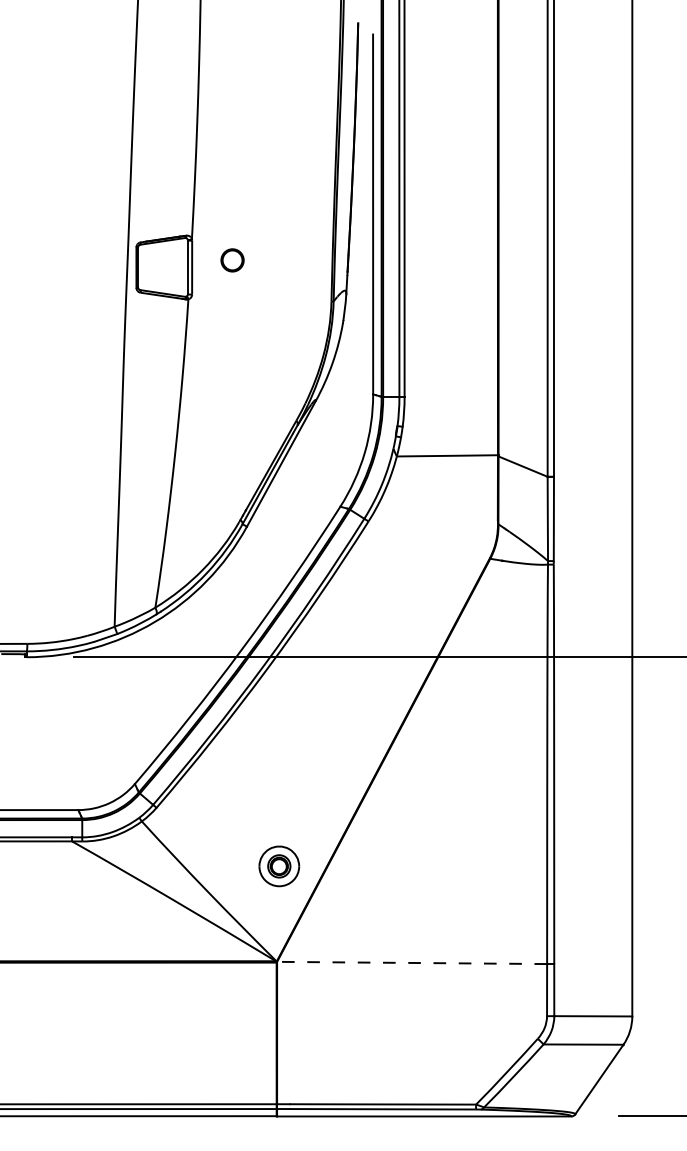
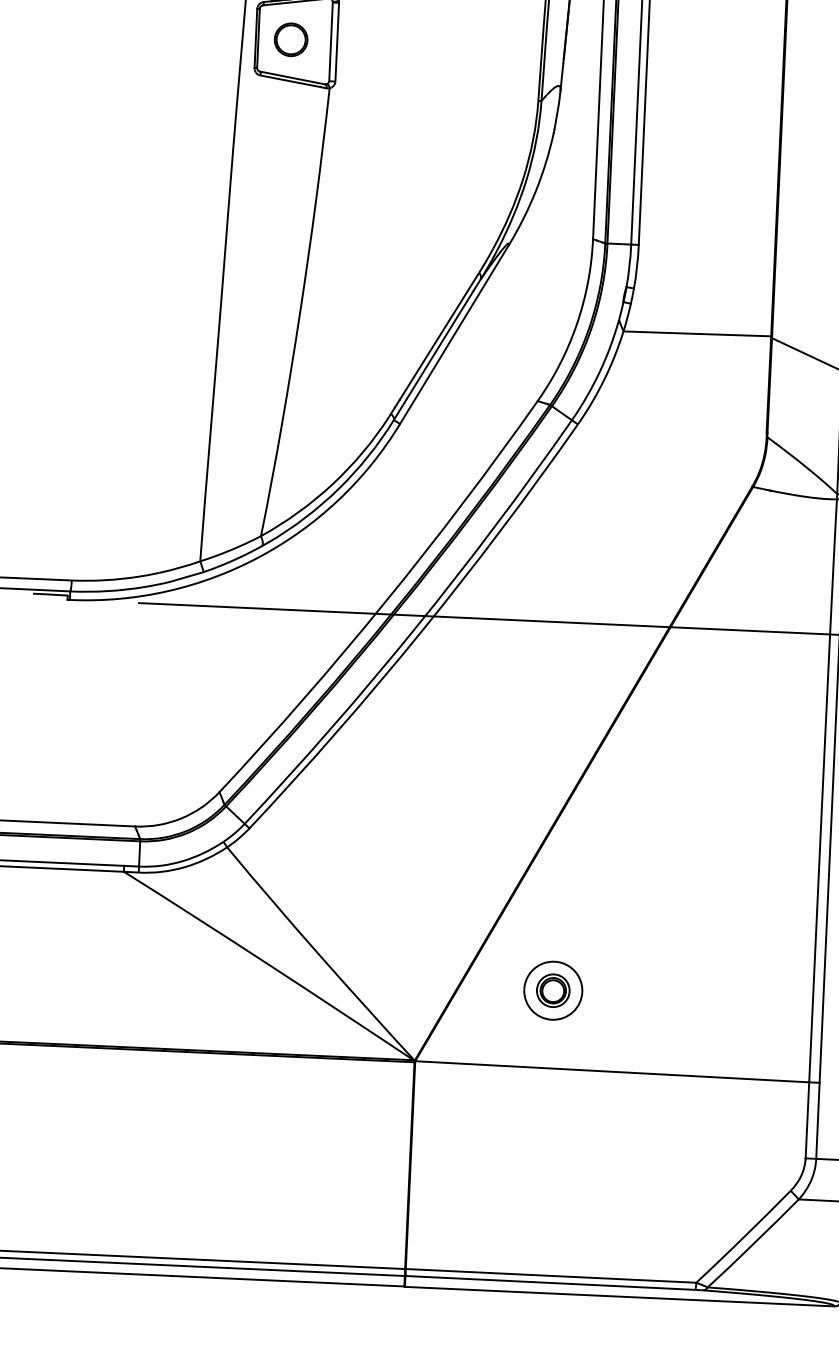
circle: (232, 260) -> (291, 39), moved
part: (279, 866) -> (553, 990), moved
line: (412, 962) -> (612, 1071), dashed -> solid

